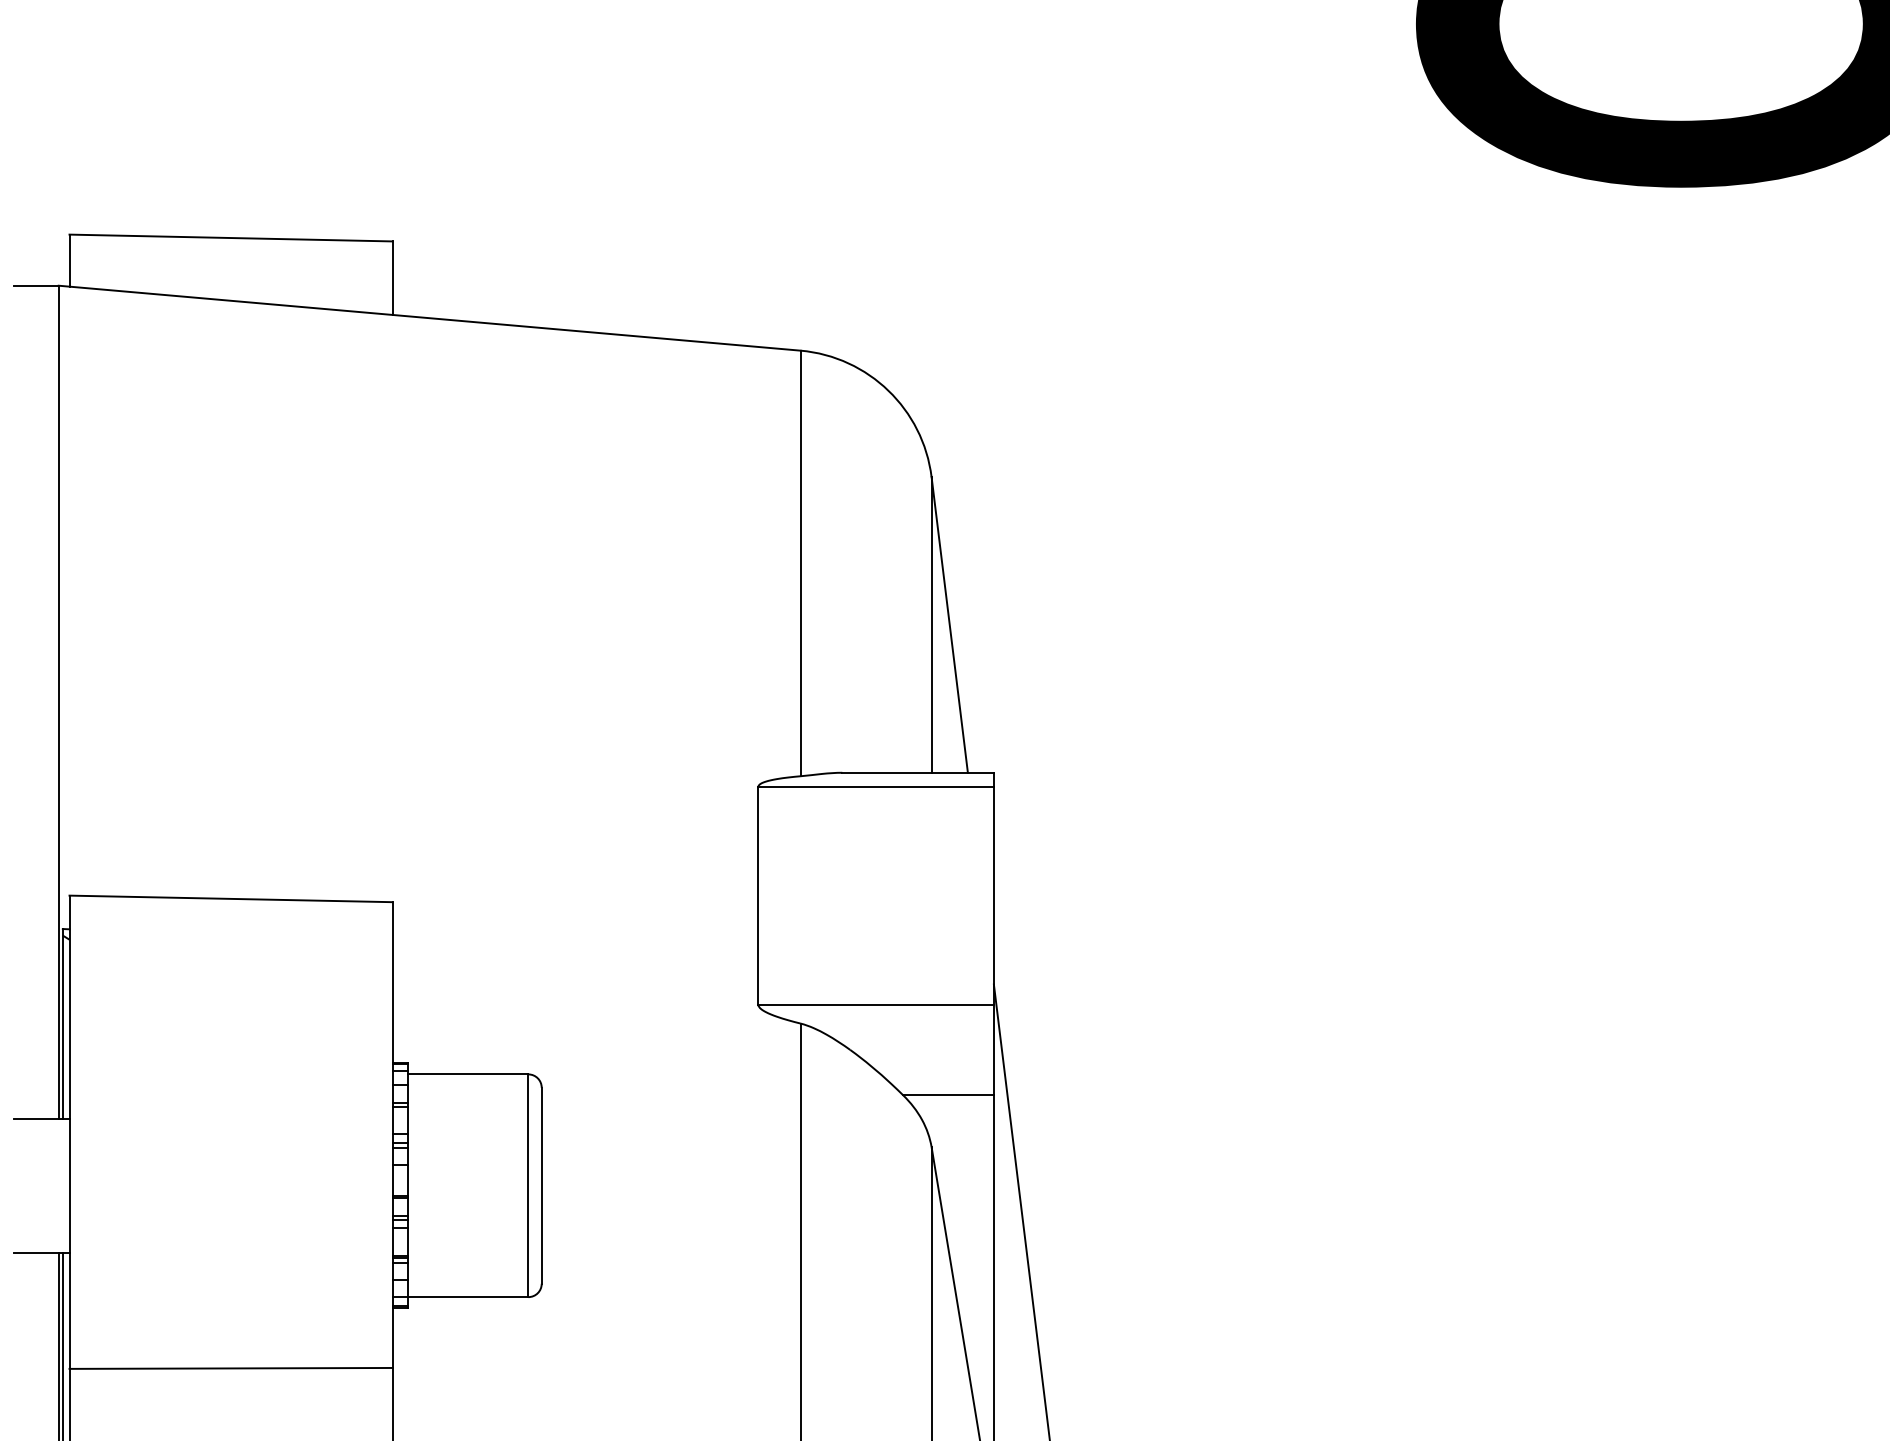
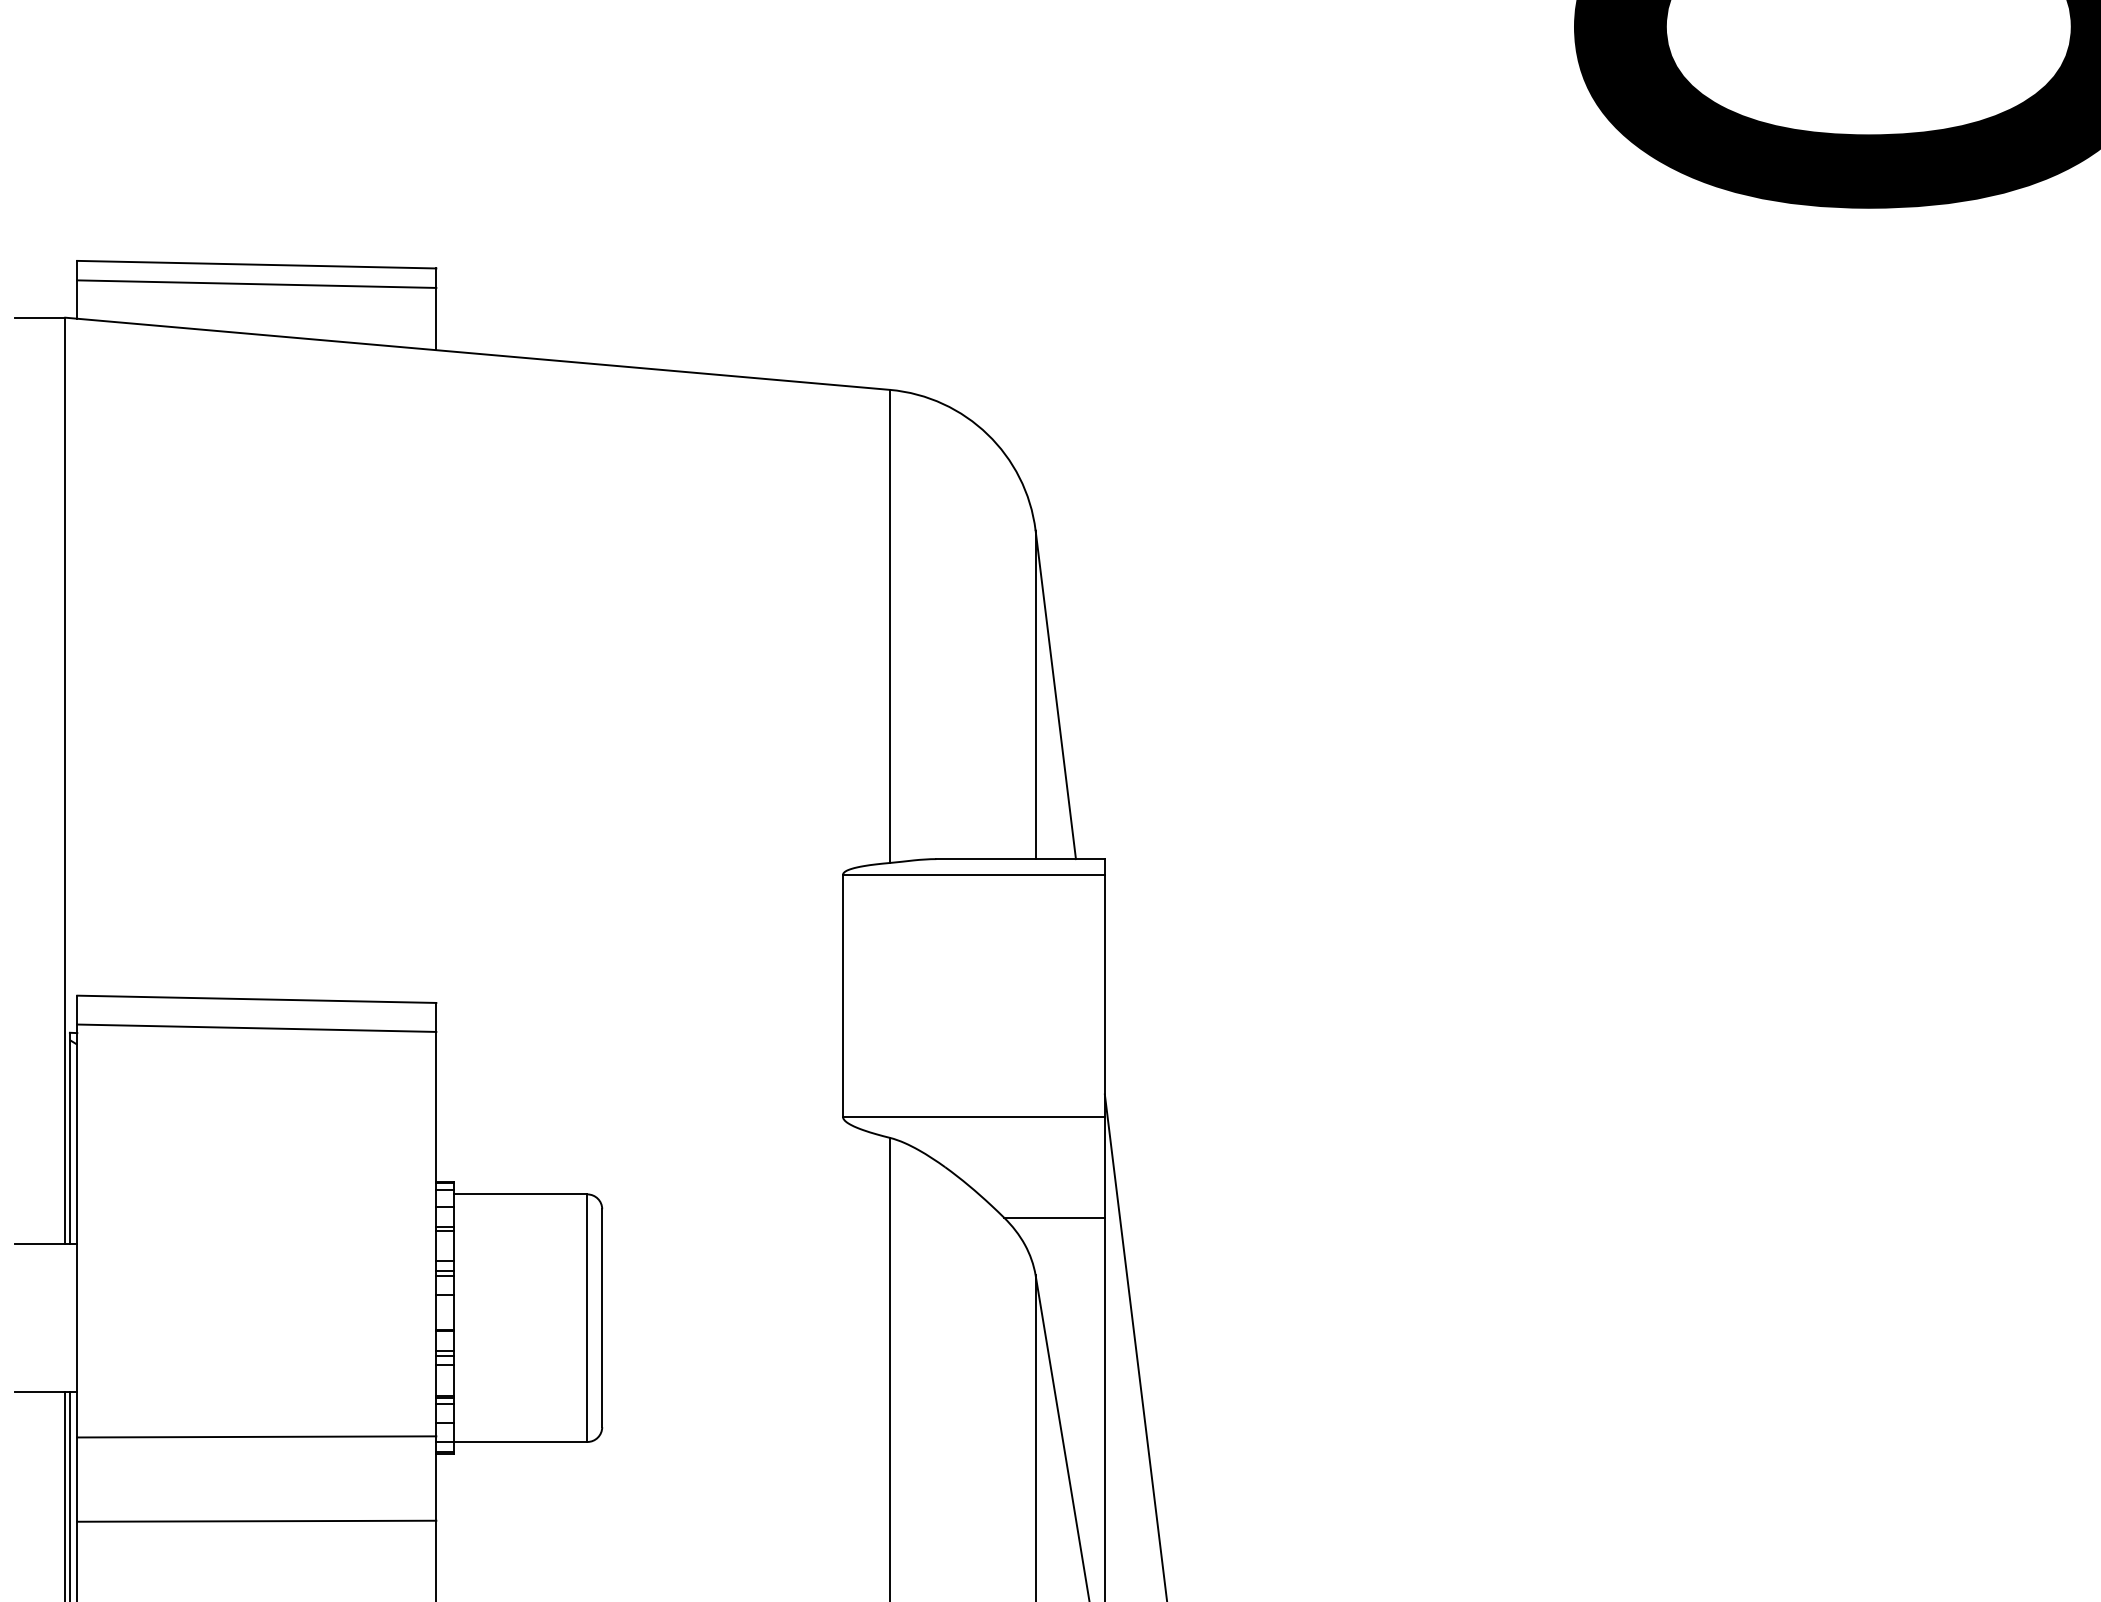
line: (230, 254) -> (256, 283), added
line: (230, 924) -> (256, 1027), added
line: (230, 1292) -> (256, 1436), added

